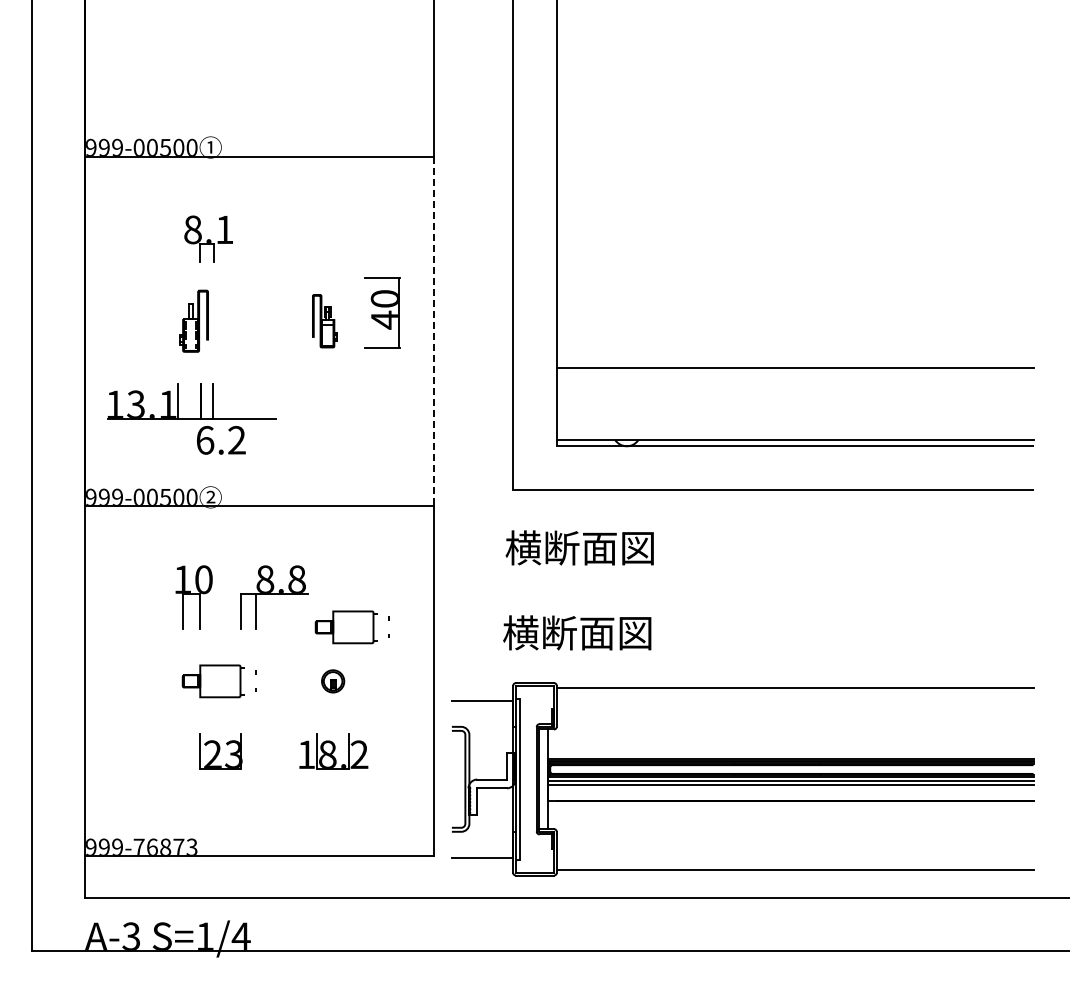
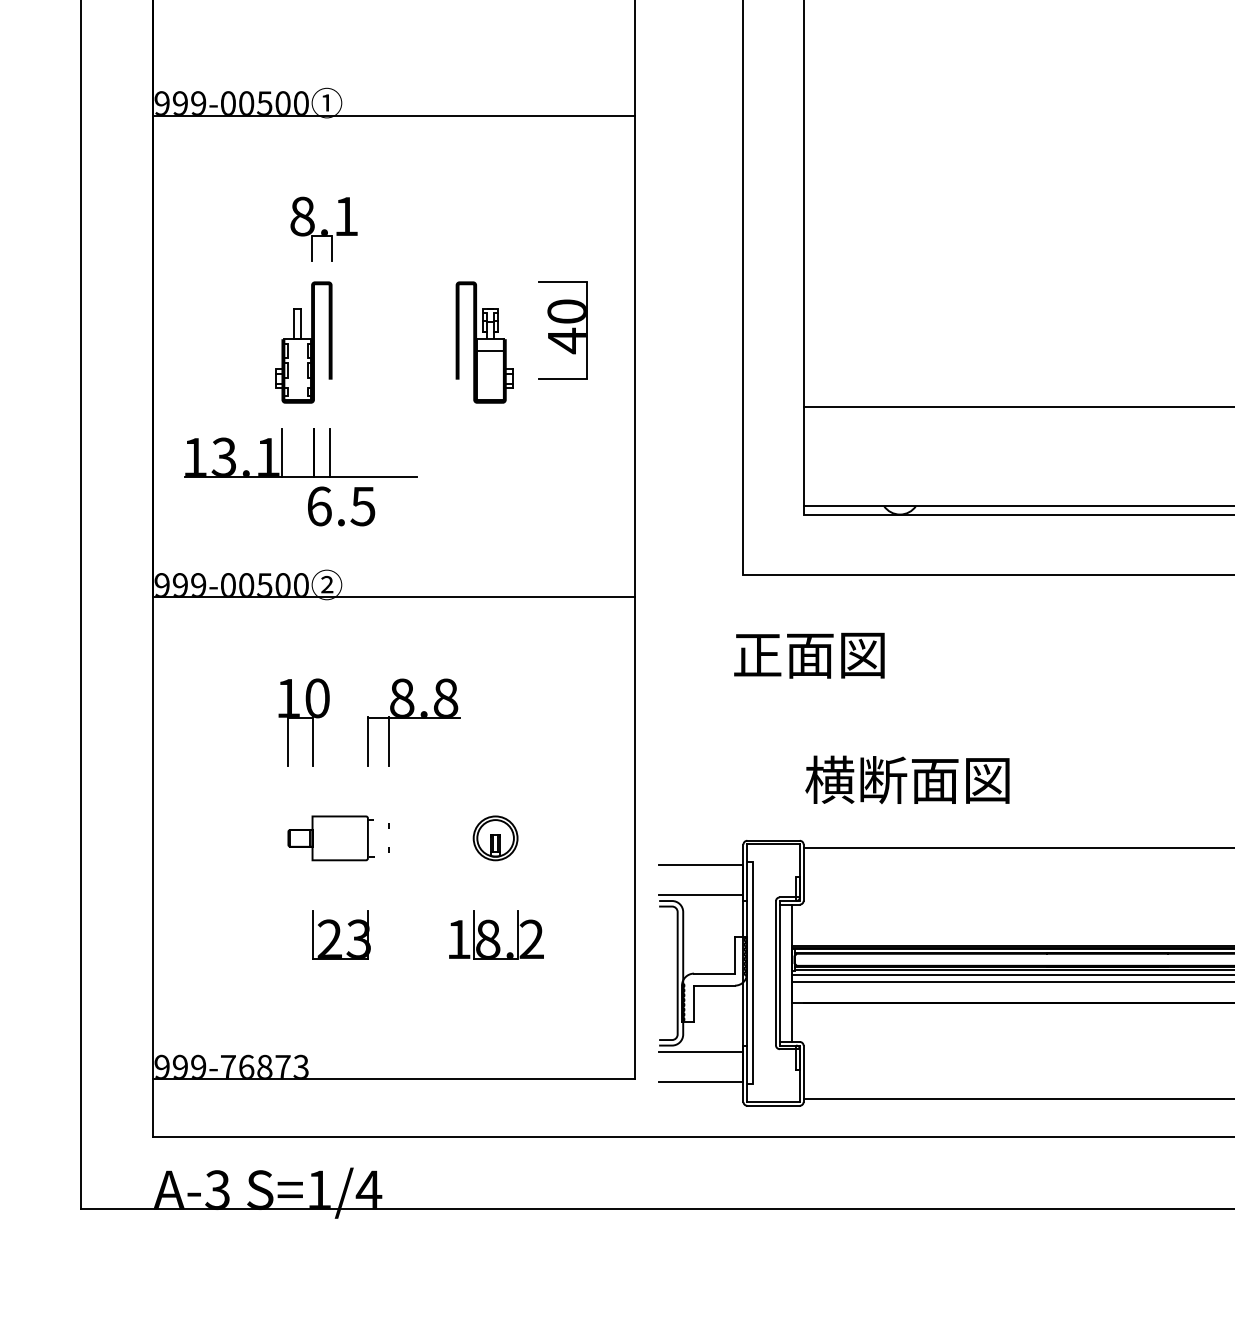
part: (193, 320) -> (303, 341), size x1.43
part: (324, 320) -> (483, 341), size x1.67
line: (434, 331) -> (635, 356), dashed -> solid
text: (236, 440) -> (362, 506), 6.2 -> 6.5
text: (579, 547) -> (834, 653), 横断面図 -> 正面図
part: (351, 627) -> (520, 764), removed
text: (577, 632) -> (907, 779), moved
part: (332, 681) -> (494, 838), size x1.43
line: (482, 722) -> (701, 895), added
line: (482, 836) -> (701, 1052), added

